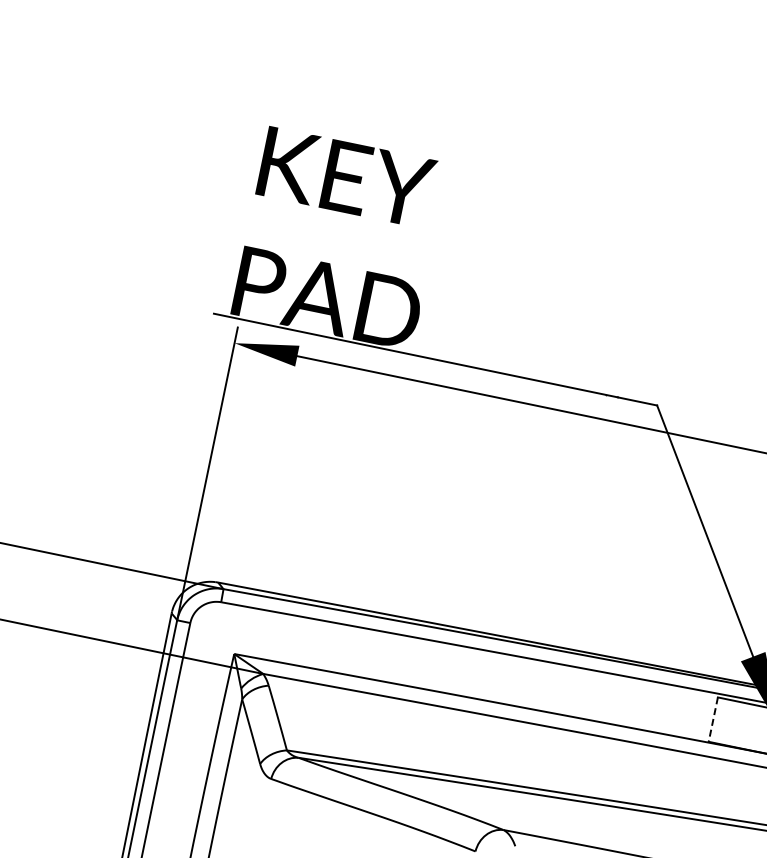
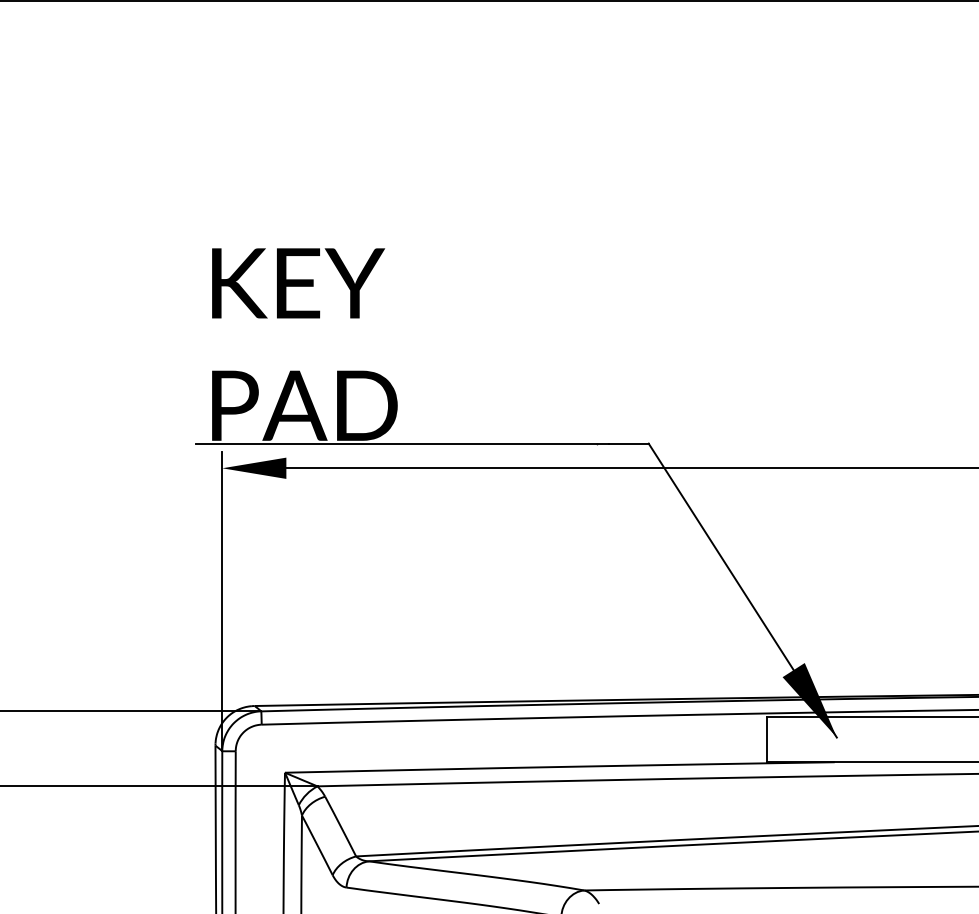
line: (713, 719) -> (767, 739), dashed -> solid

